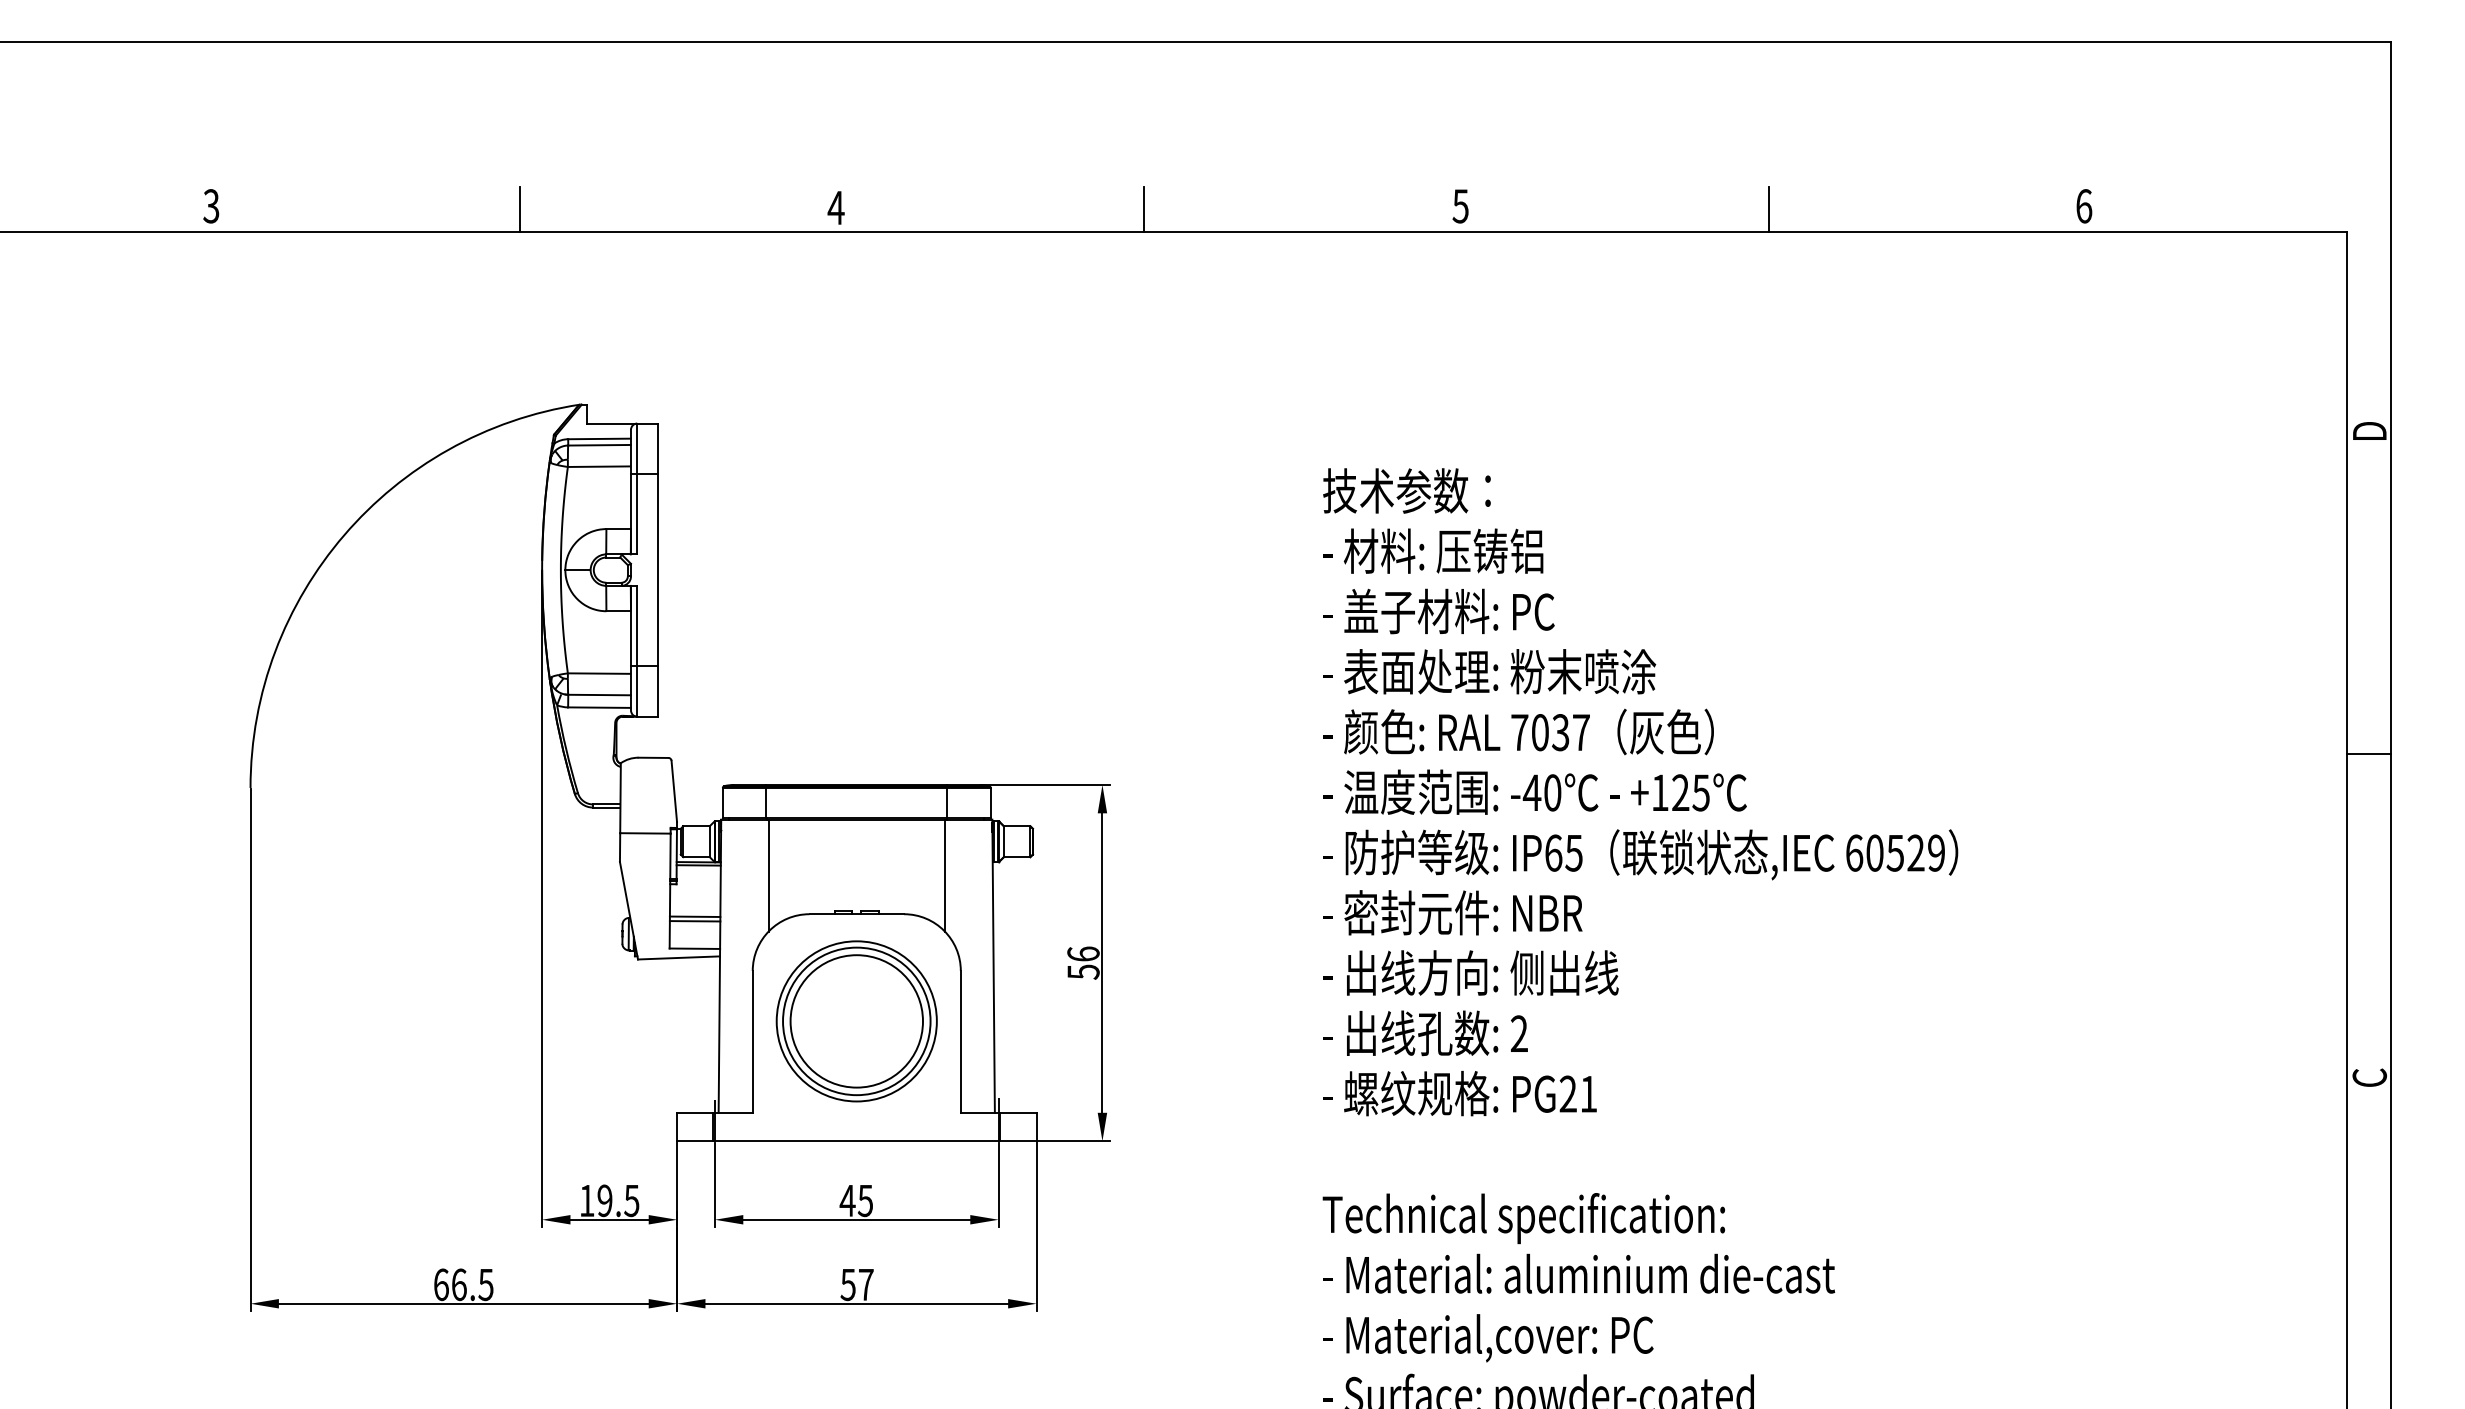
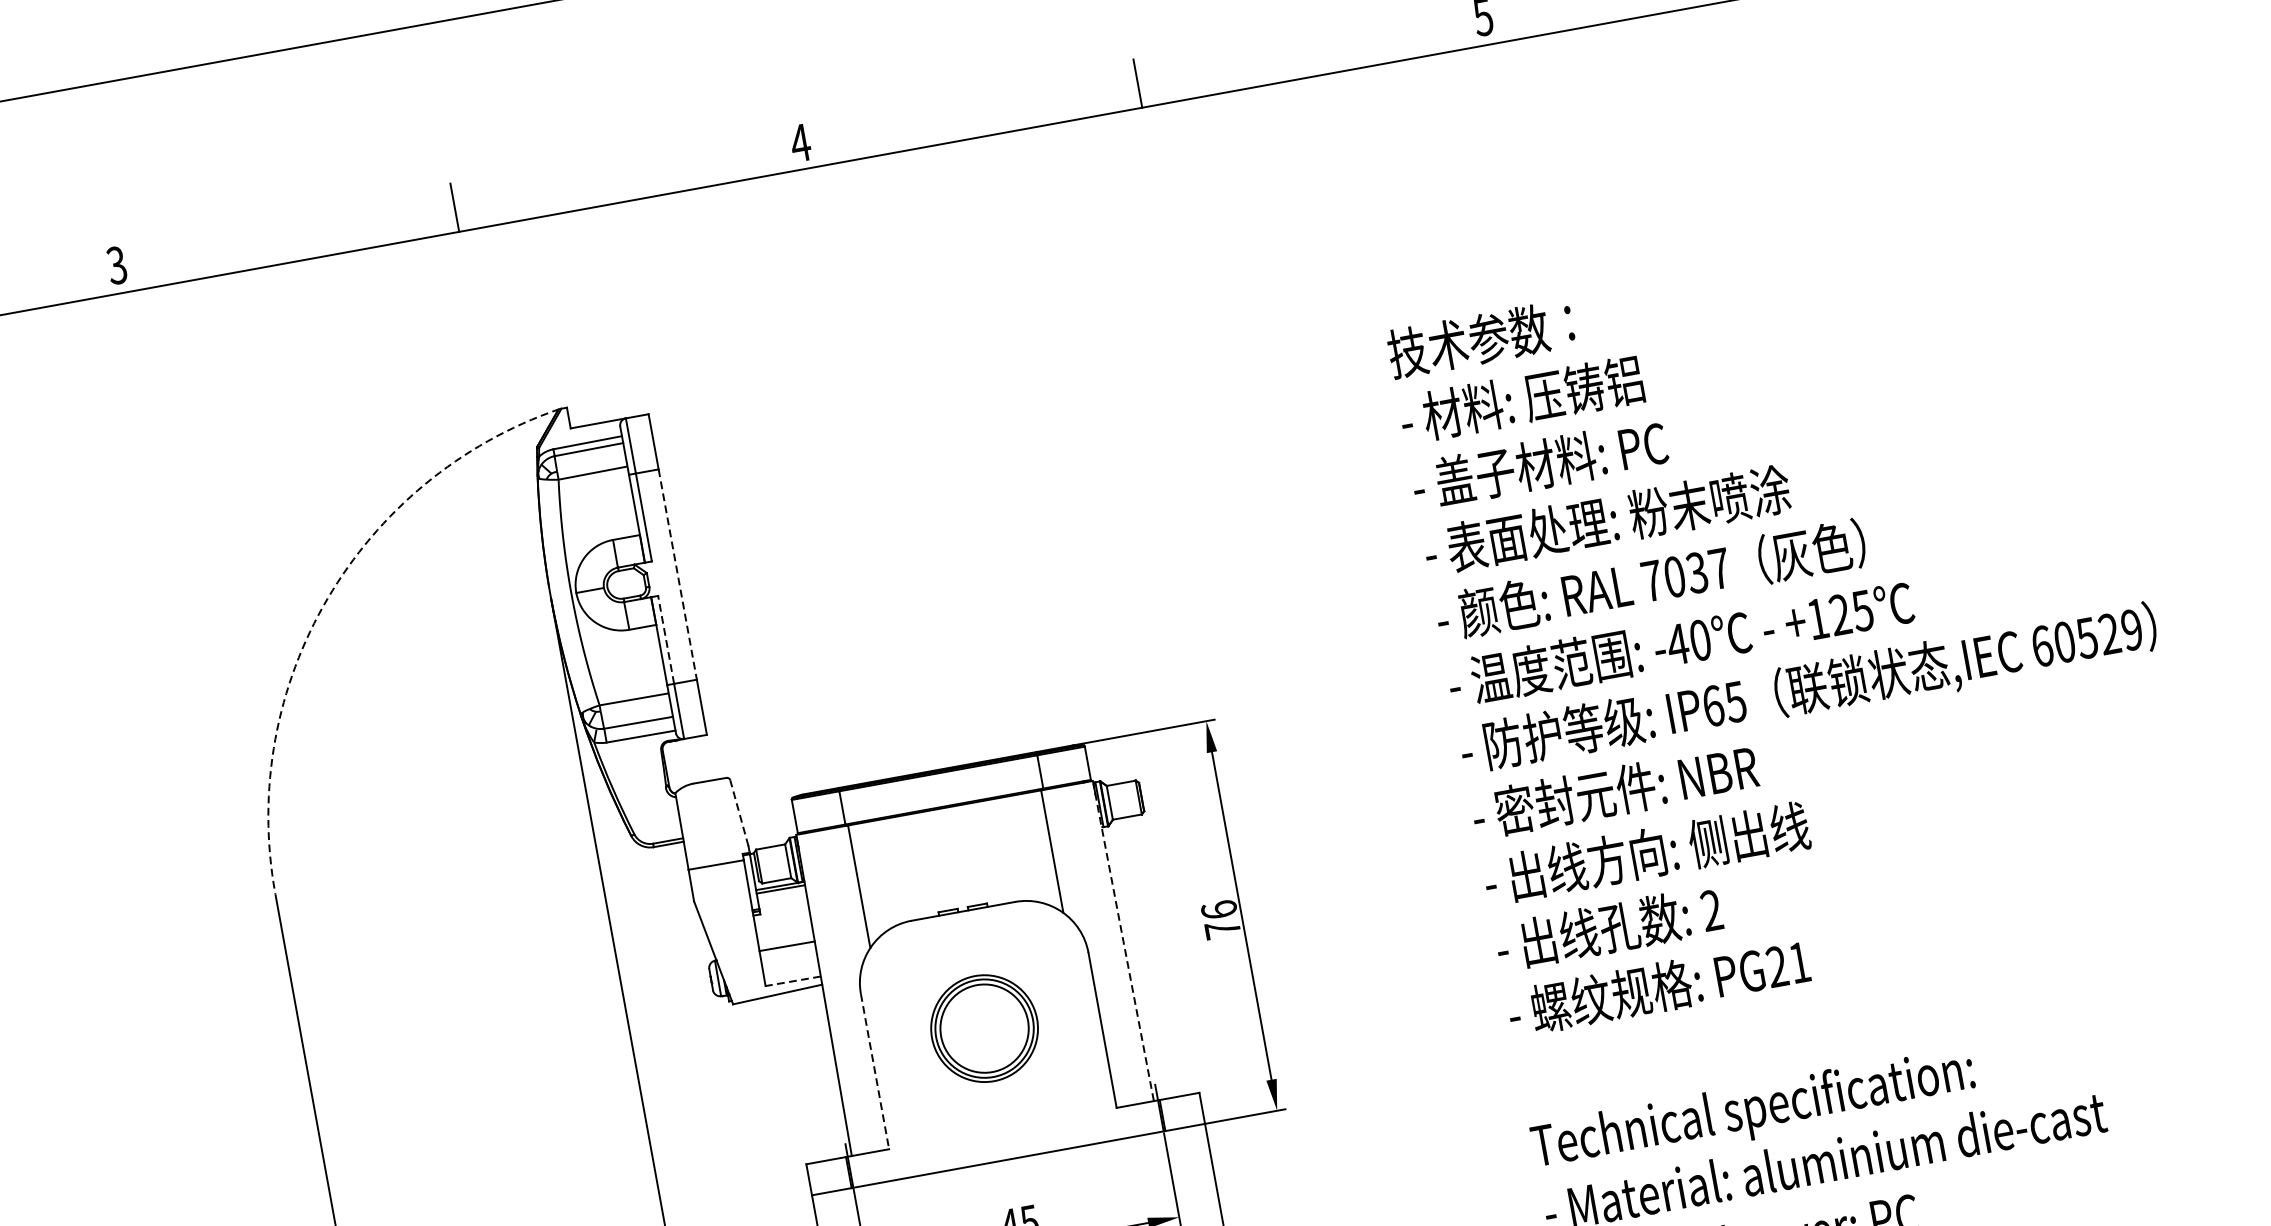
arc: (344, 535) -> (327, 599), solid -> dashed
line: (658, 570) -> (678, 574), solid -> dashed
line: (637, 625) -> (666, 639), solid -> dashed
line: (674, 791) -> (739, 813), solid -> dashed
line: (694, 921) -> (787, 951), removed
line: (694, 948) -> (792, 981), solid -> dashed
line: (993, 966) -> (1123, 941), solid -> dashed
text: (1083, 971) -> (1222, 928), 56 -> 76
part: (856, 1021) -> (984, 1028), size x0.6
line: (752, 1041) -> (874, 1071), solid -> dashed

